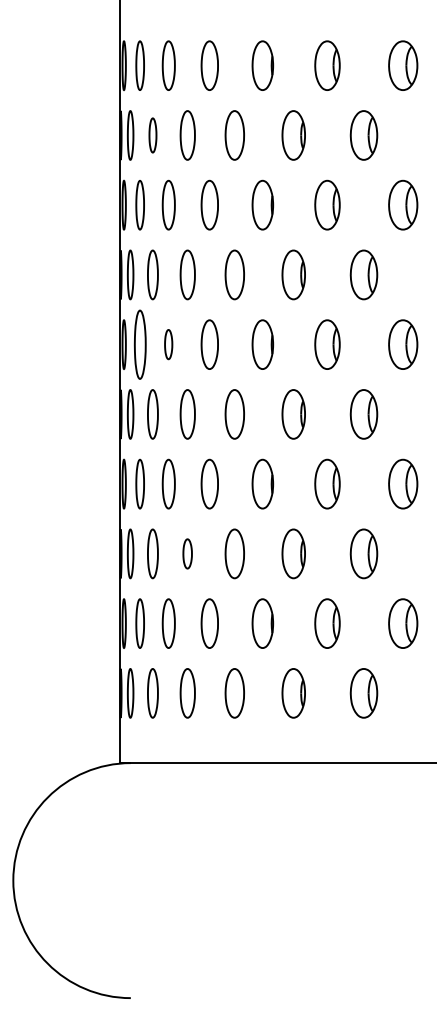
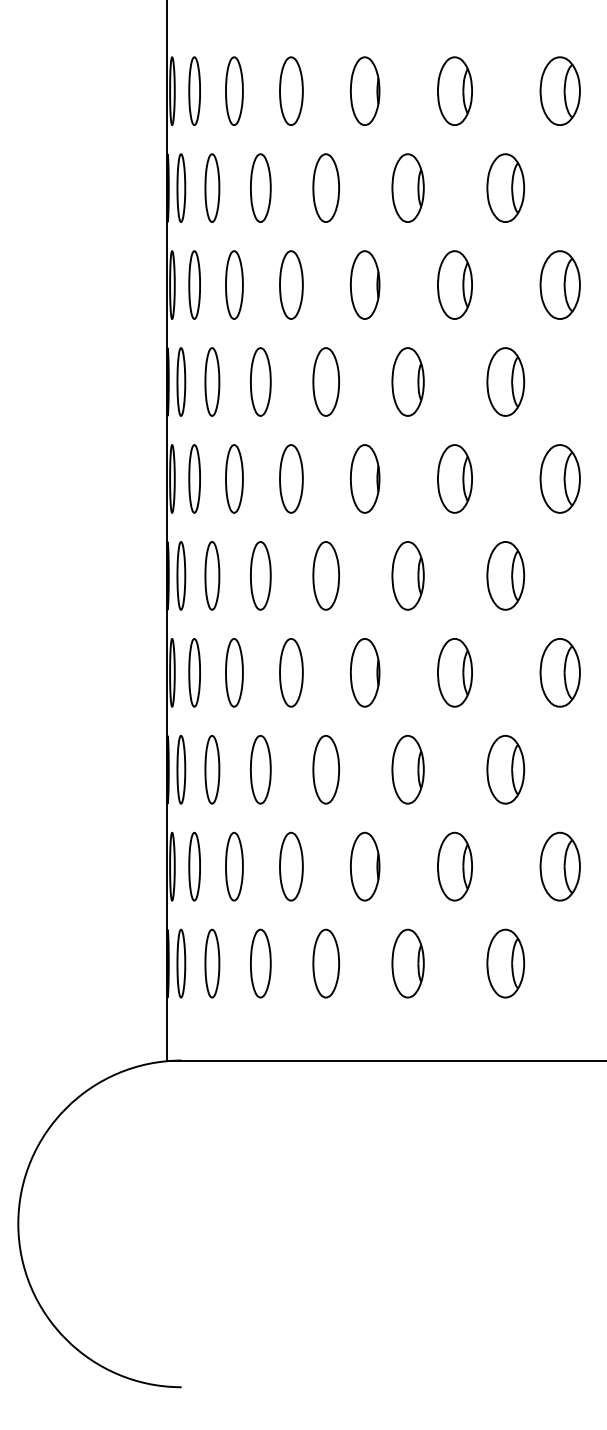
part: (152, 135) -> (211, 188), size x1.43
part: (139, 344) -> (193, 478), size x0.71
part: (168, 344) -> (234, 478), size x1.67
part: (187, 553) -> (260, 769), size x1.67

